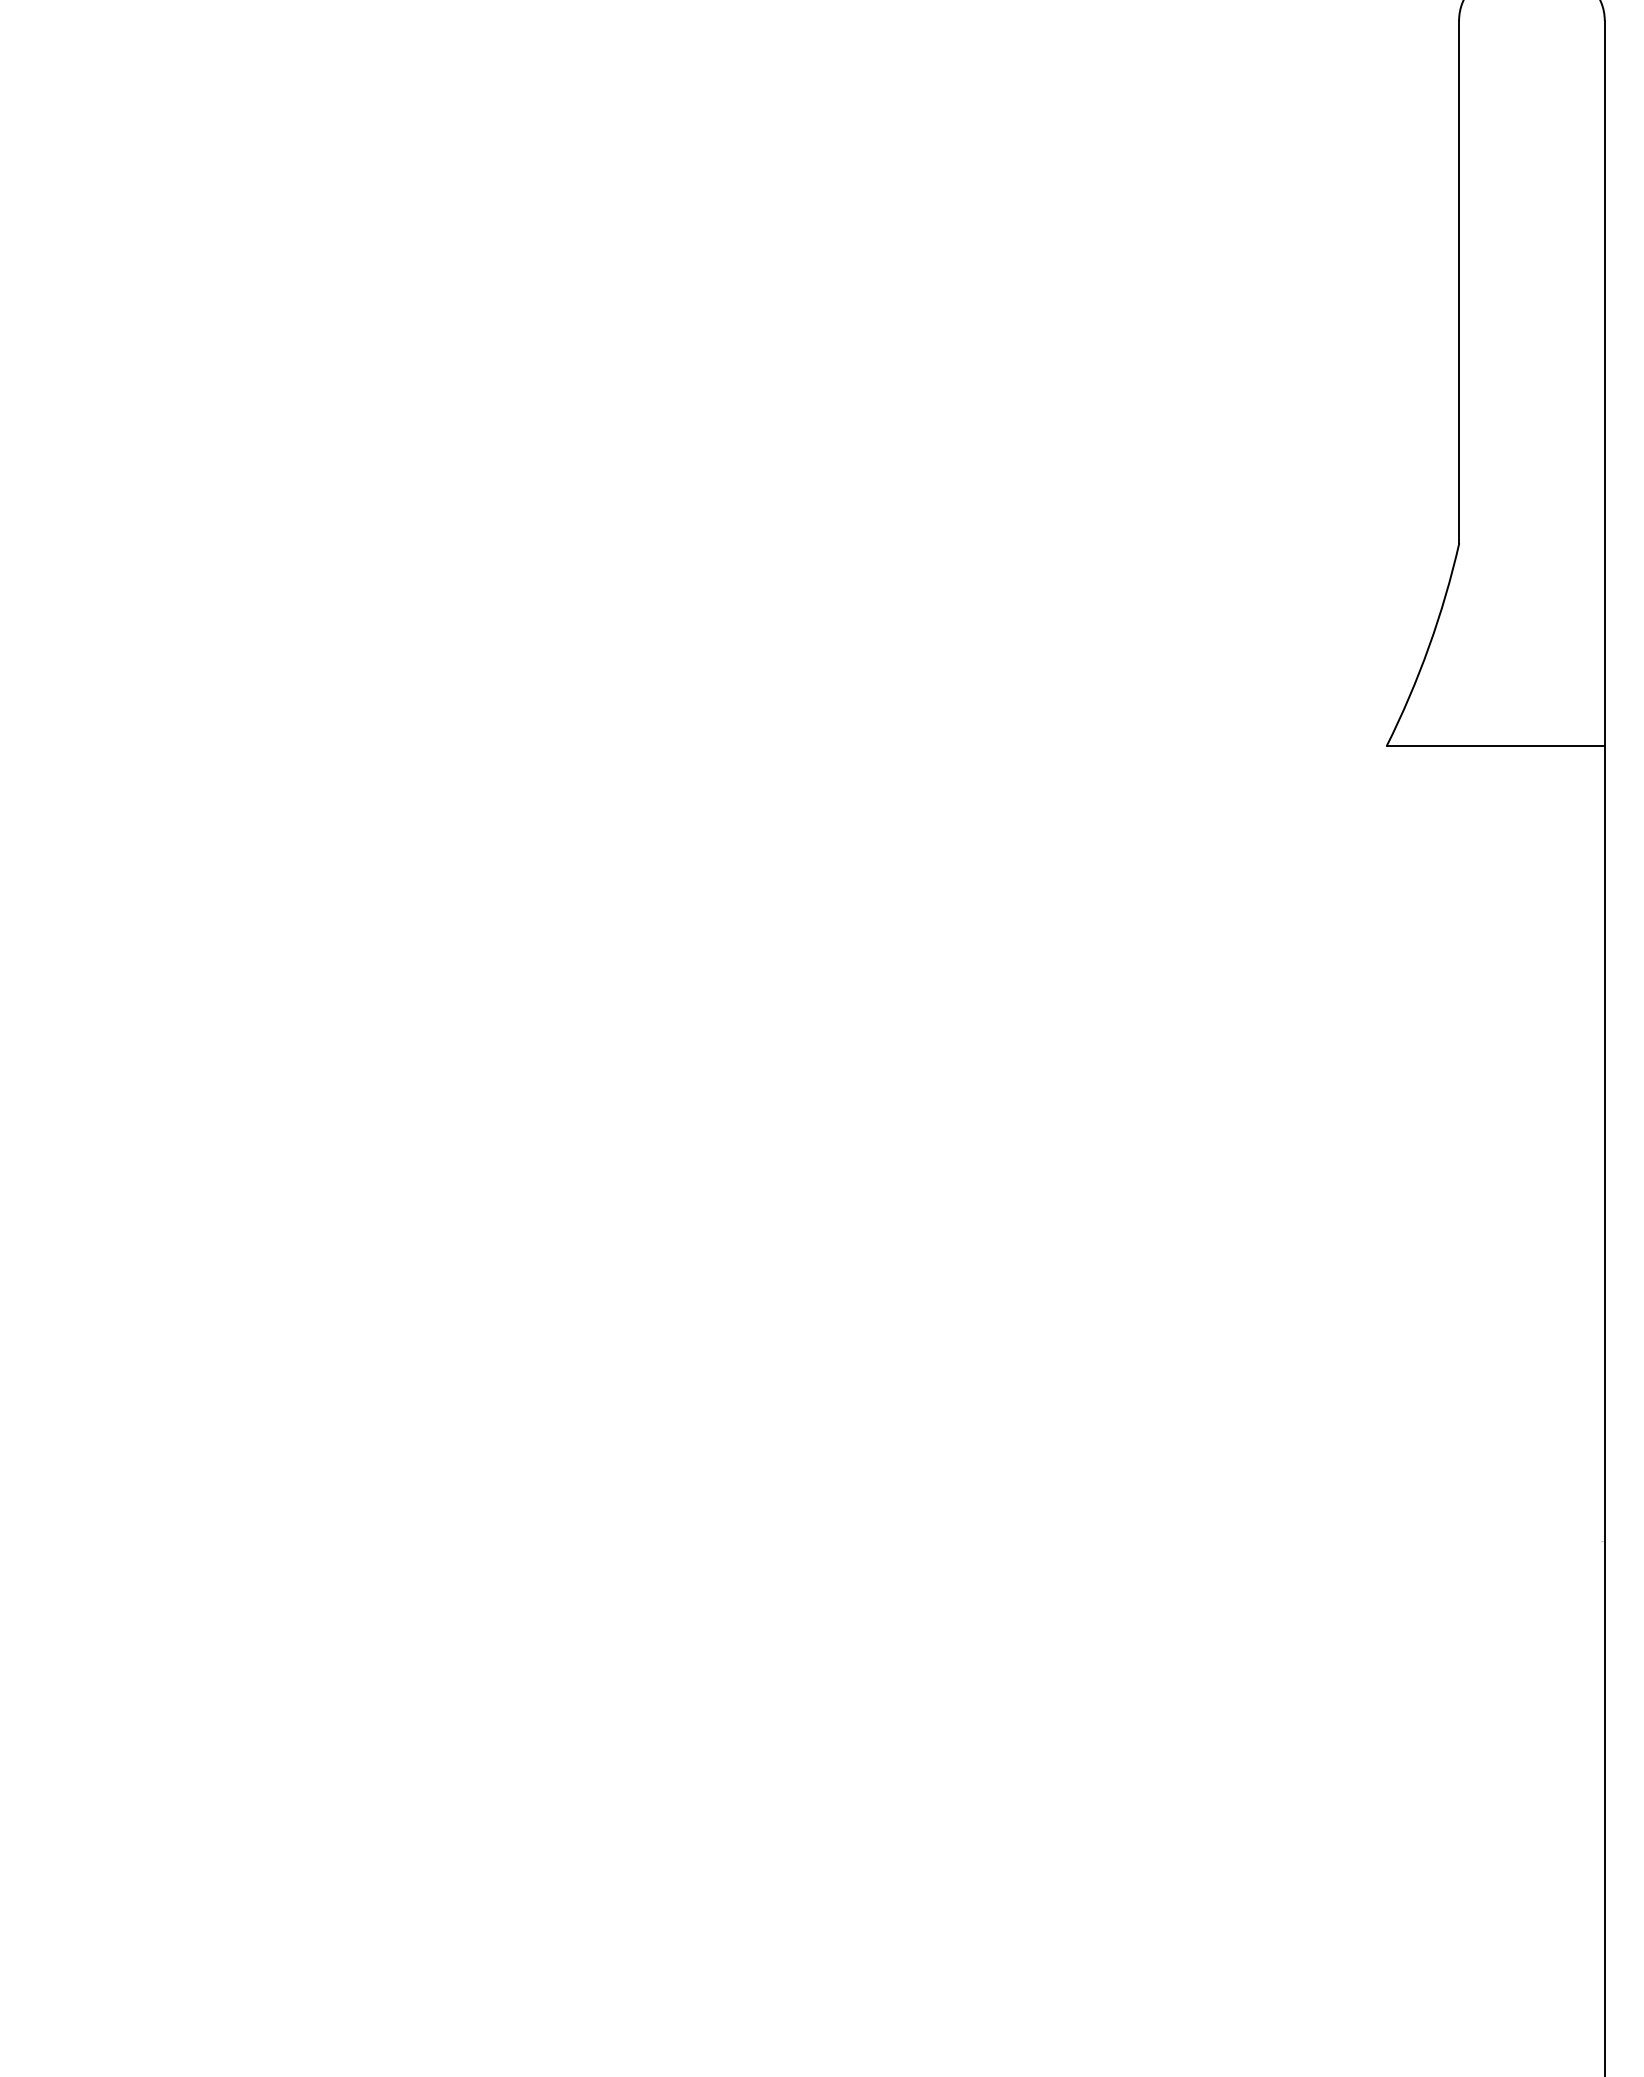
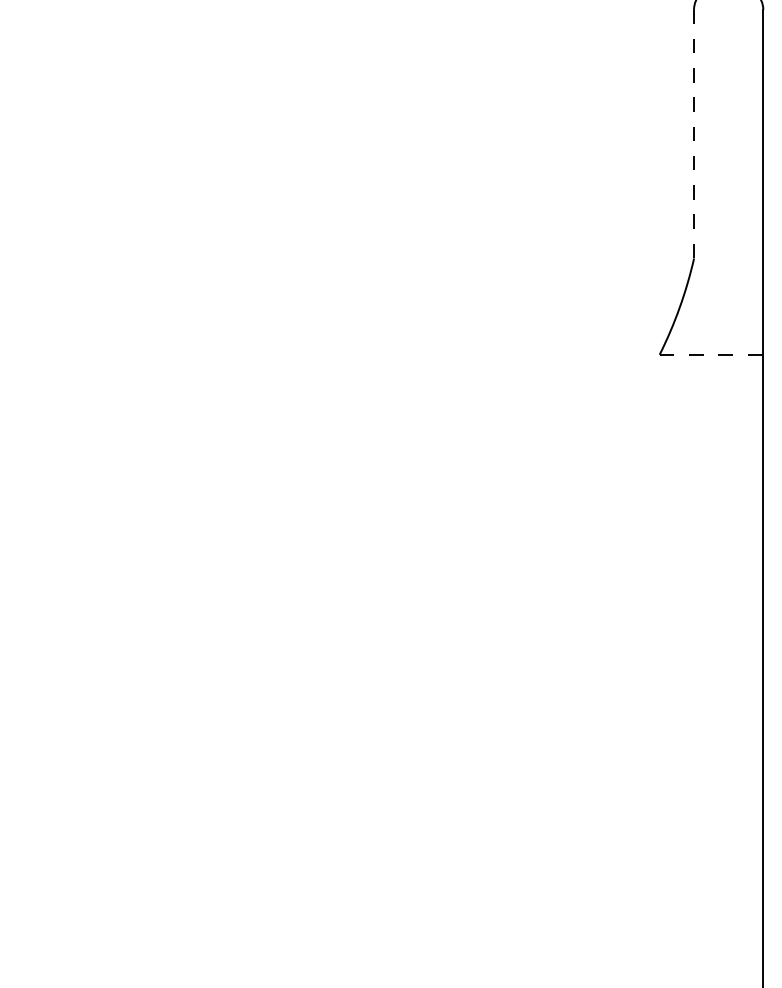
line: (1460, 280) -> (694, 133), solid -> dashed
line: (1495, 745) -> (711, 354), solid -> dashed

